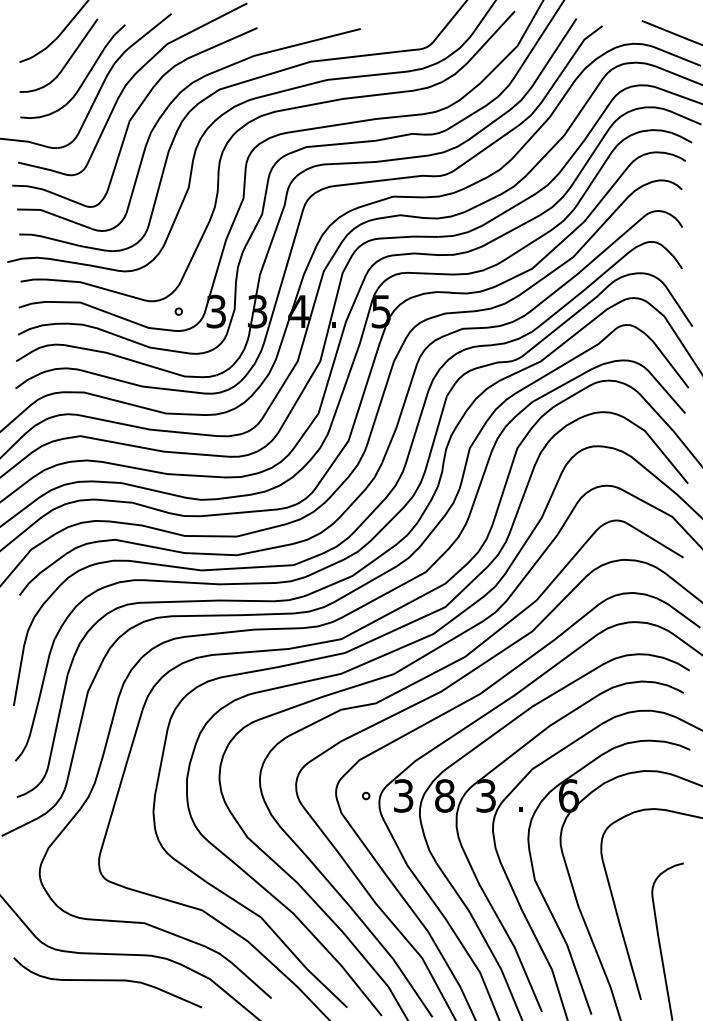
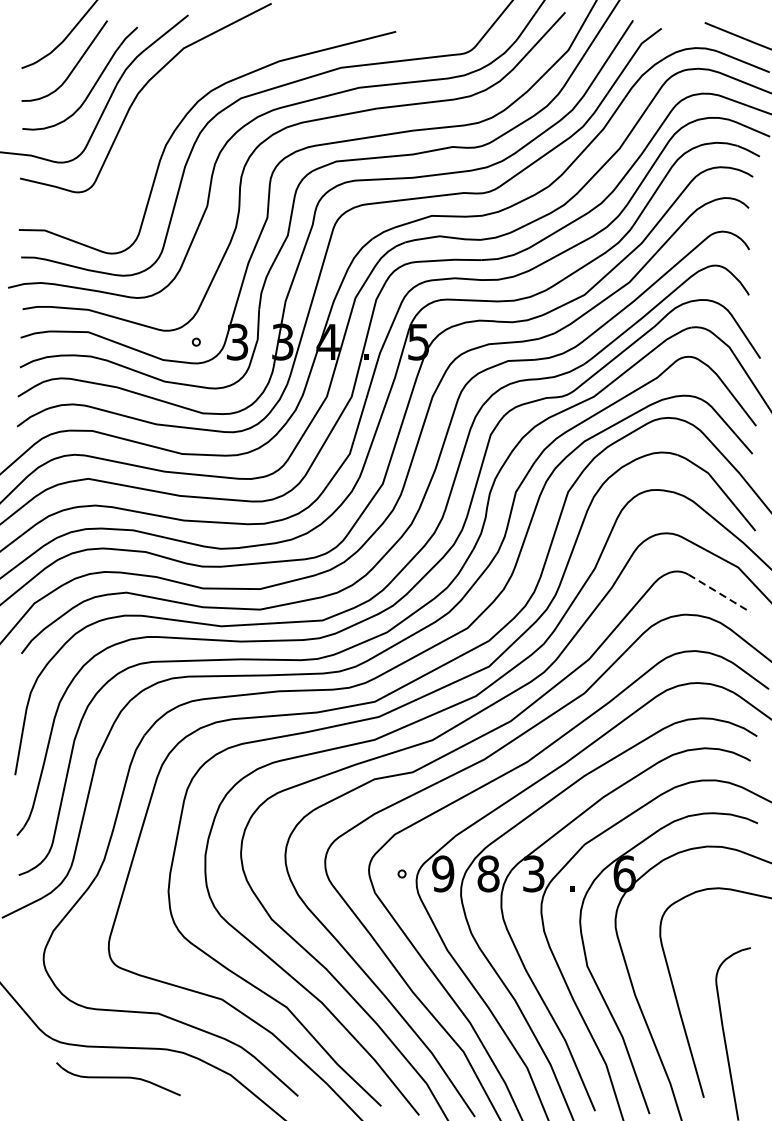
curve: (133, 117) -> (146, 128), removed
line: (655, 540) -> (719, 593), solid -> dashed
text: (403, 795) -> (443, 873), 3 -> 9
part: (107, 982) -> (118, 1078), size x0.6

